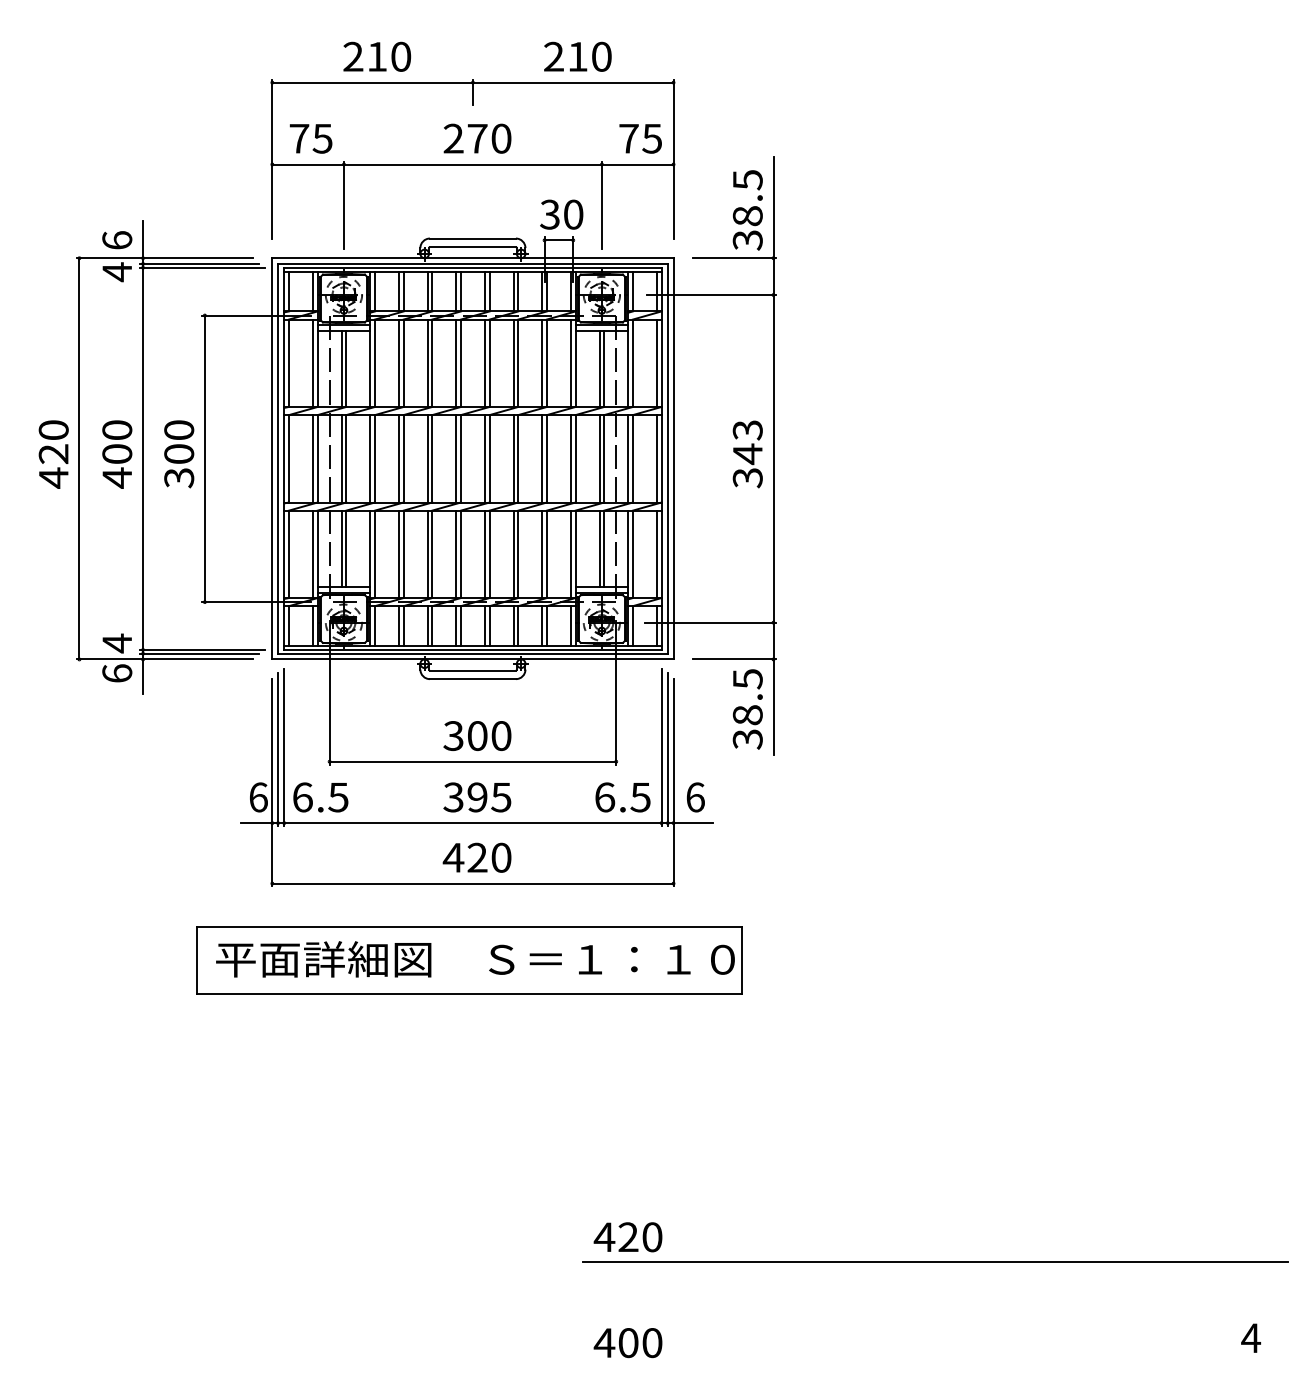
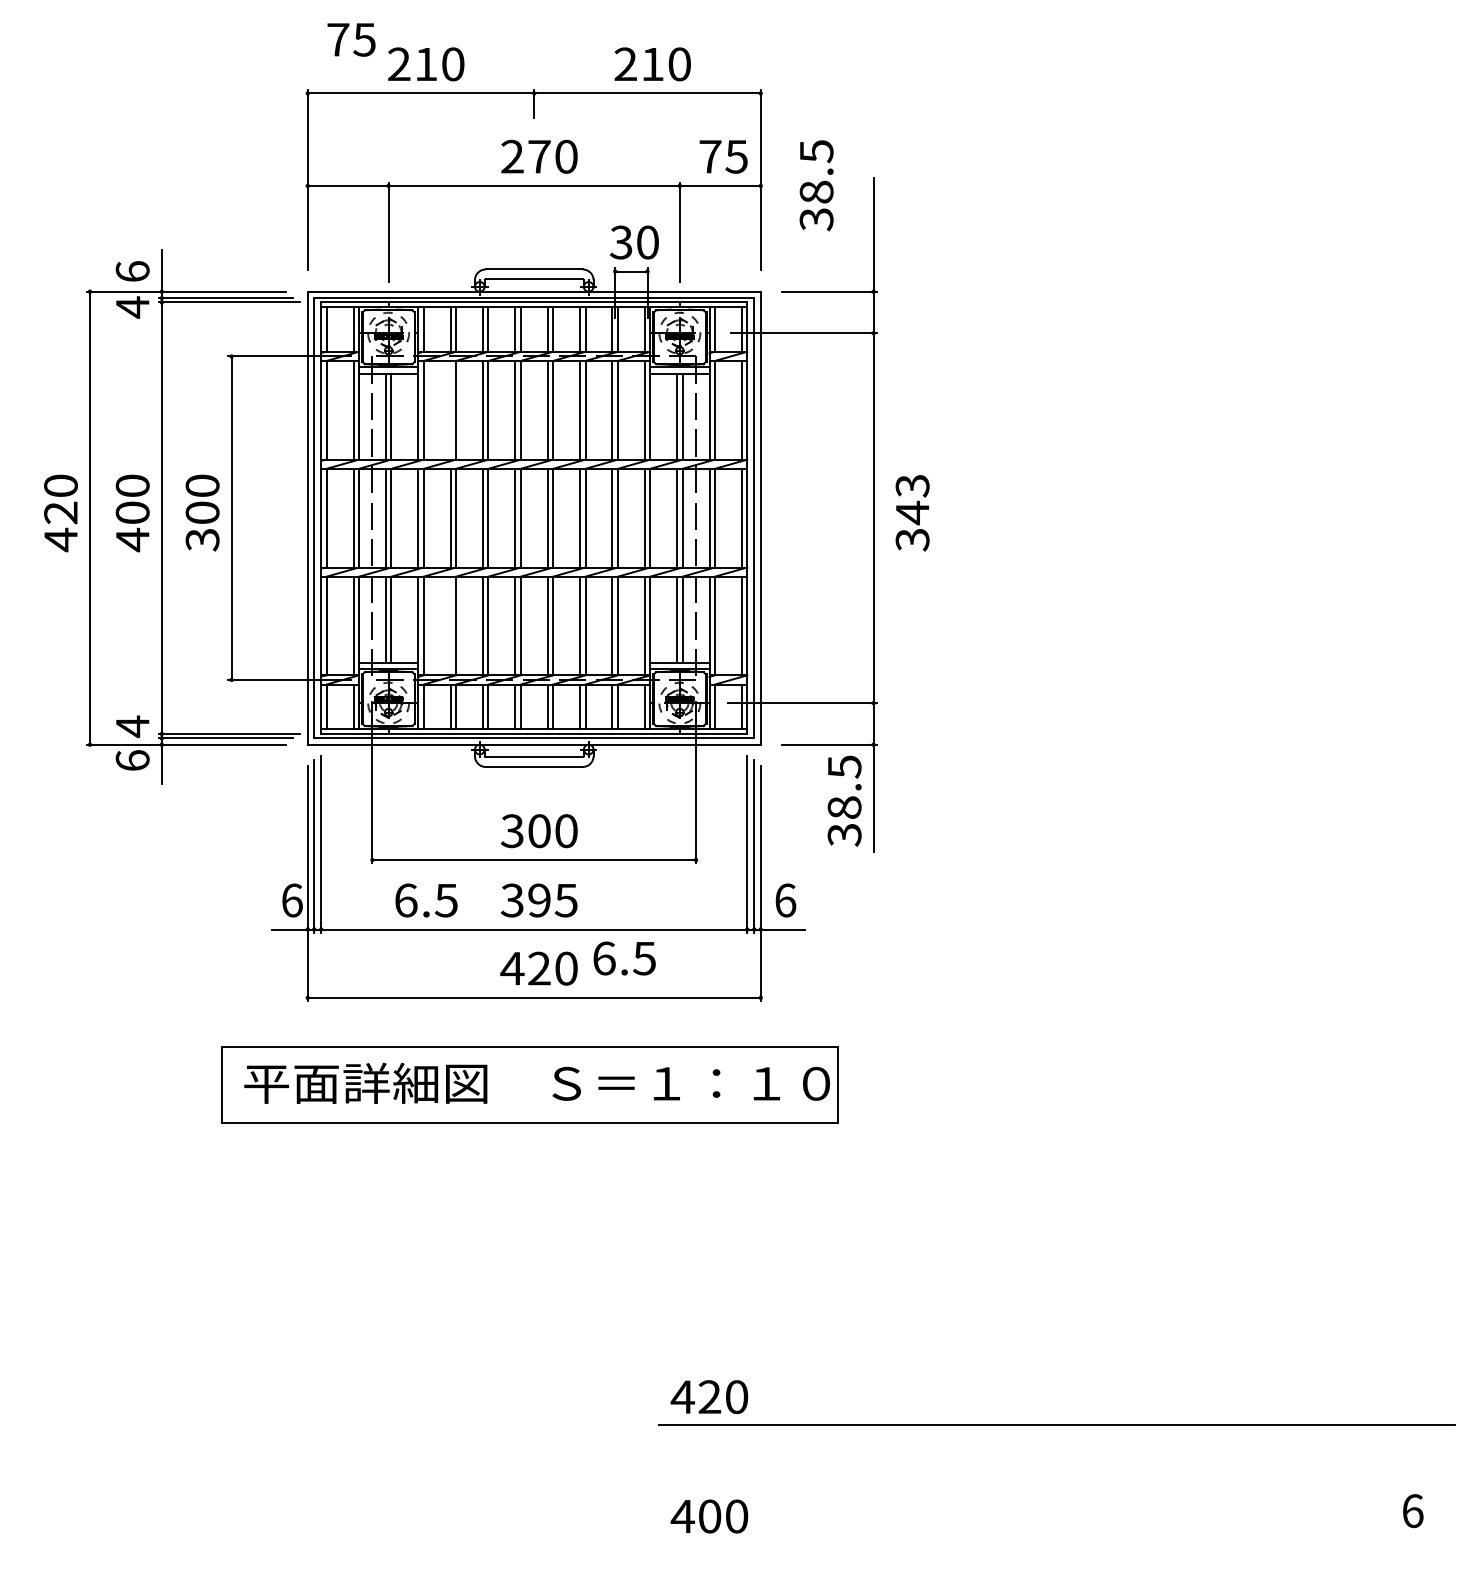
text: (311, 138) -> (351, 39), moved
text: (747, 210) -> (816, 185), moved
line: (398, 362) -> (450, 409), removed
text: (747, 454) -> (912, 513), moved
line: (398, 553) -> (450, 625), removed
text: (320, 797) -> (426, 900), moved
text: (622, 797) -> (624, 958), moved
text: (1250, 1338) -> (1412, 1511), 4 -> 6

